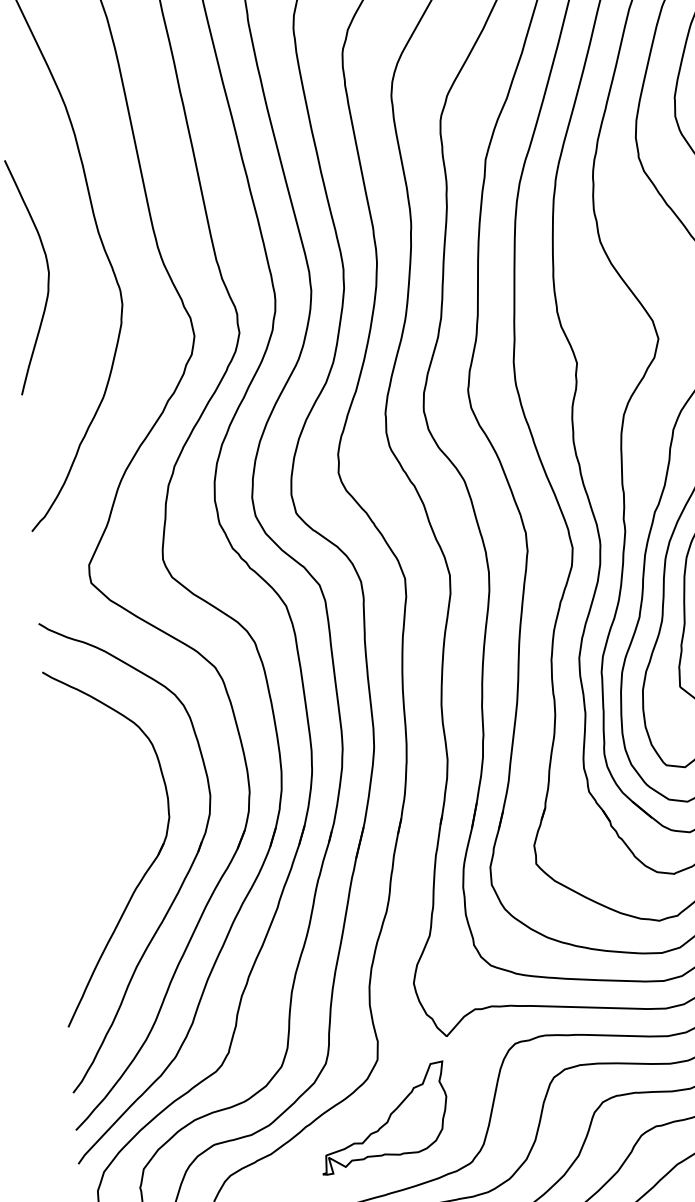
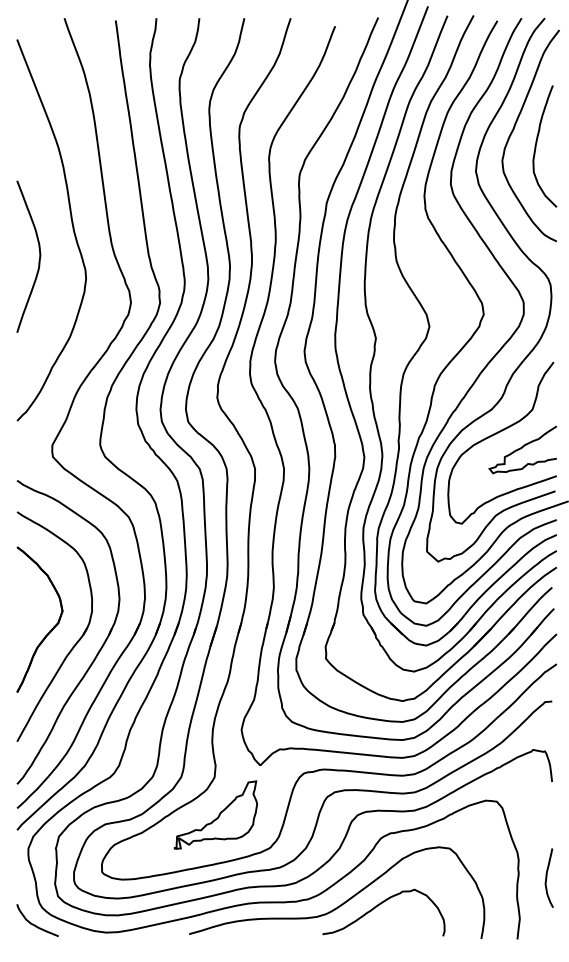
part: (108, 848) -> (51, 628), added

